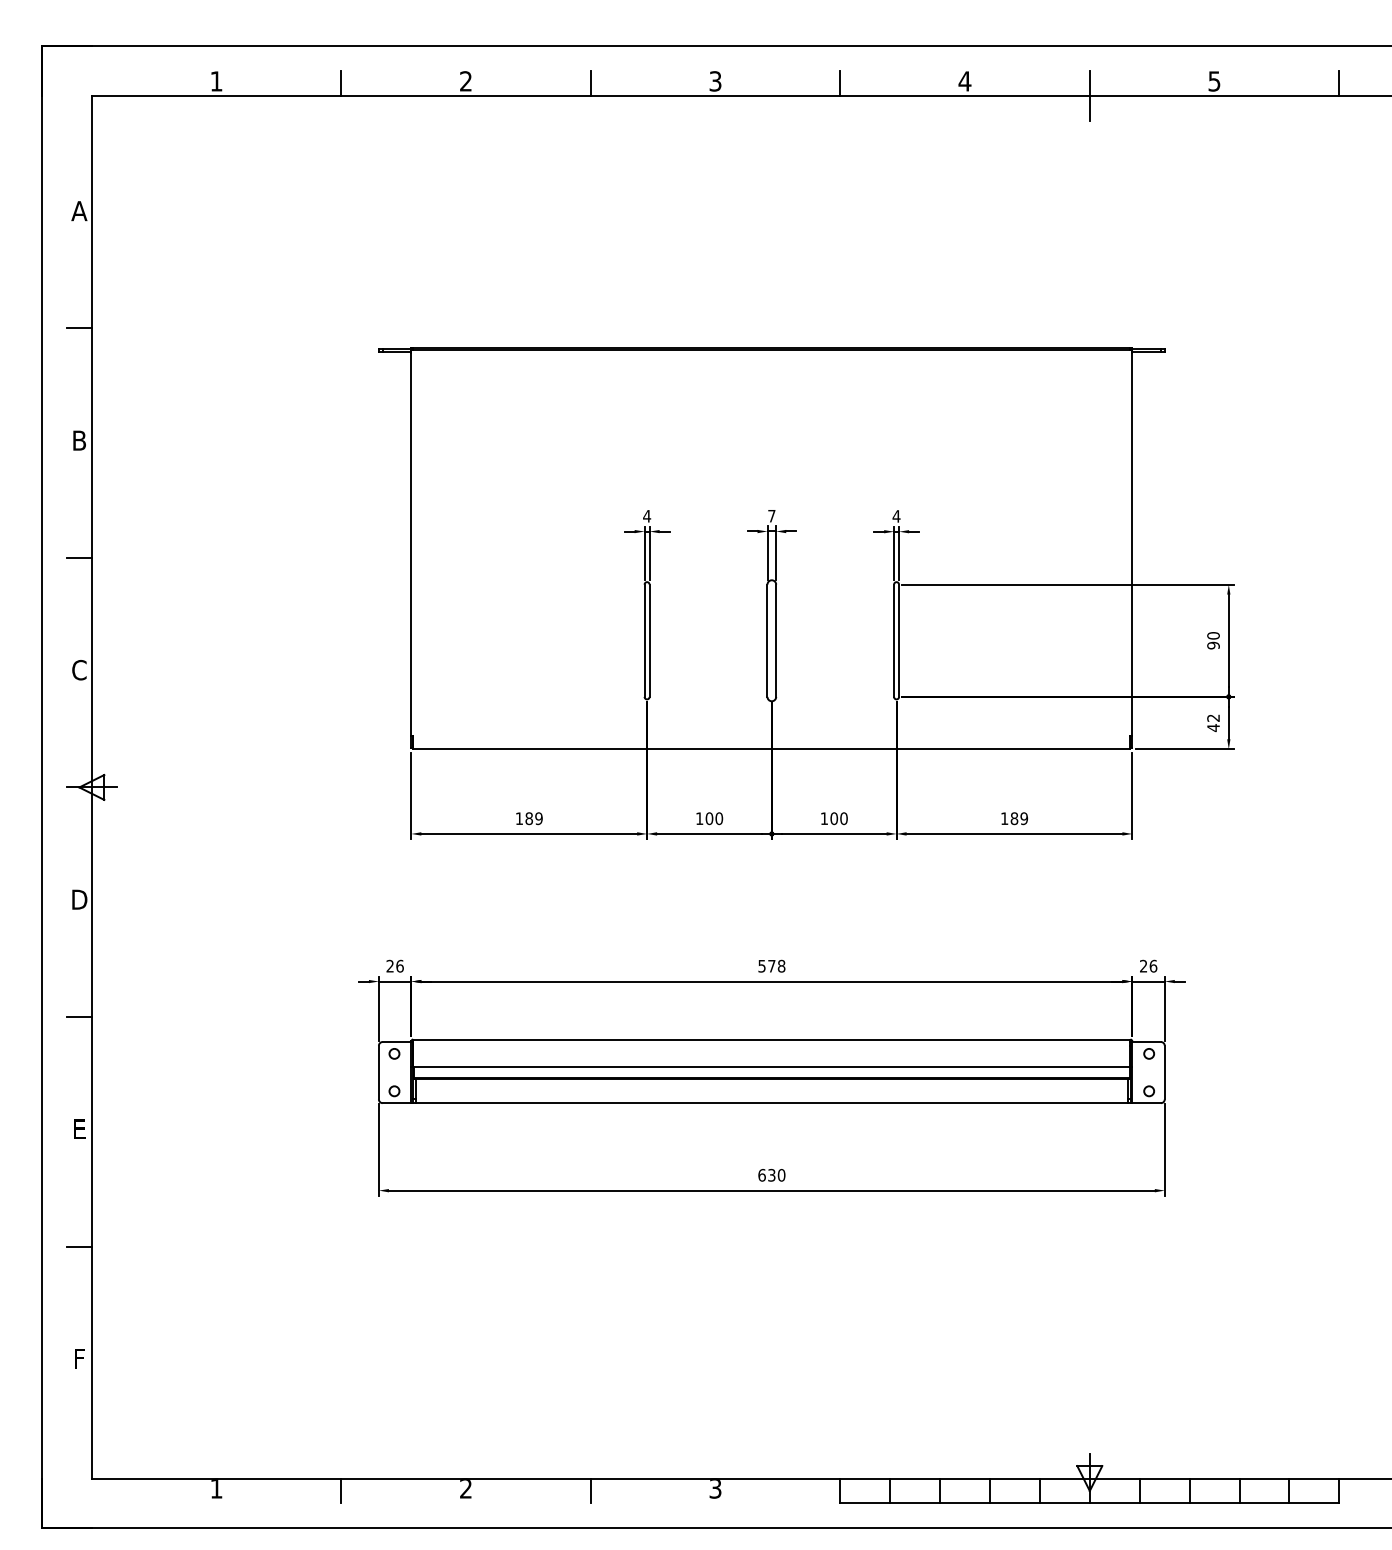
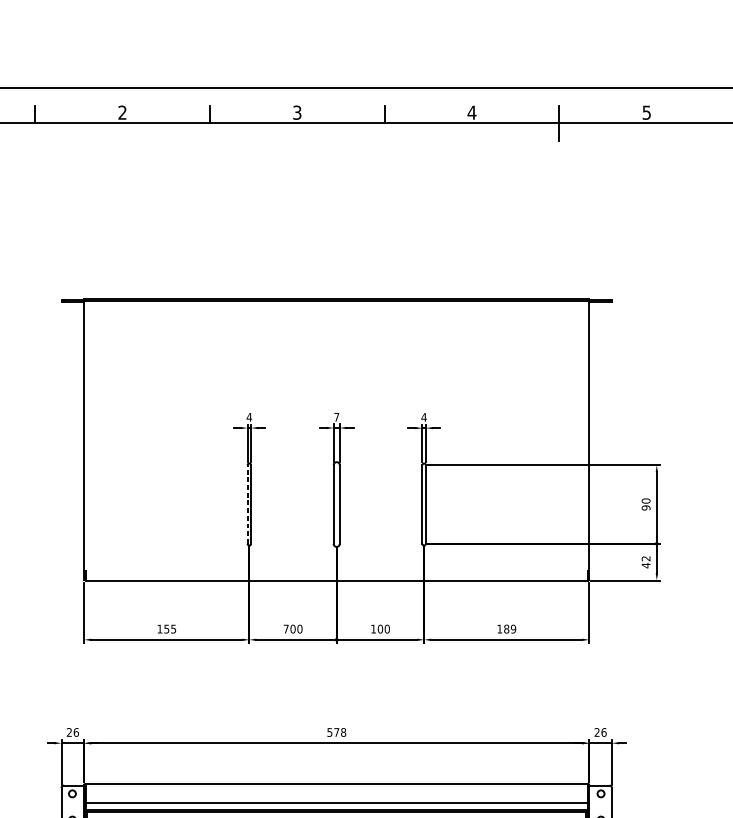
line: (644, 640) -> (247, 504), solid -> dashed
text: (533, 818) -> (169, 629), 189 -> 155
text: (699, 818) -> (286, 629), 100 -> 700

